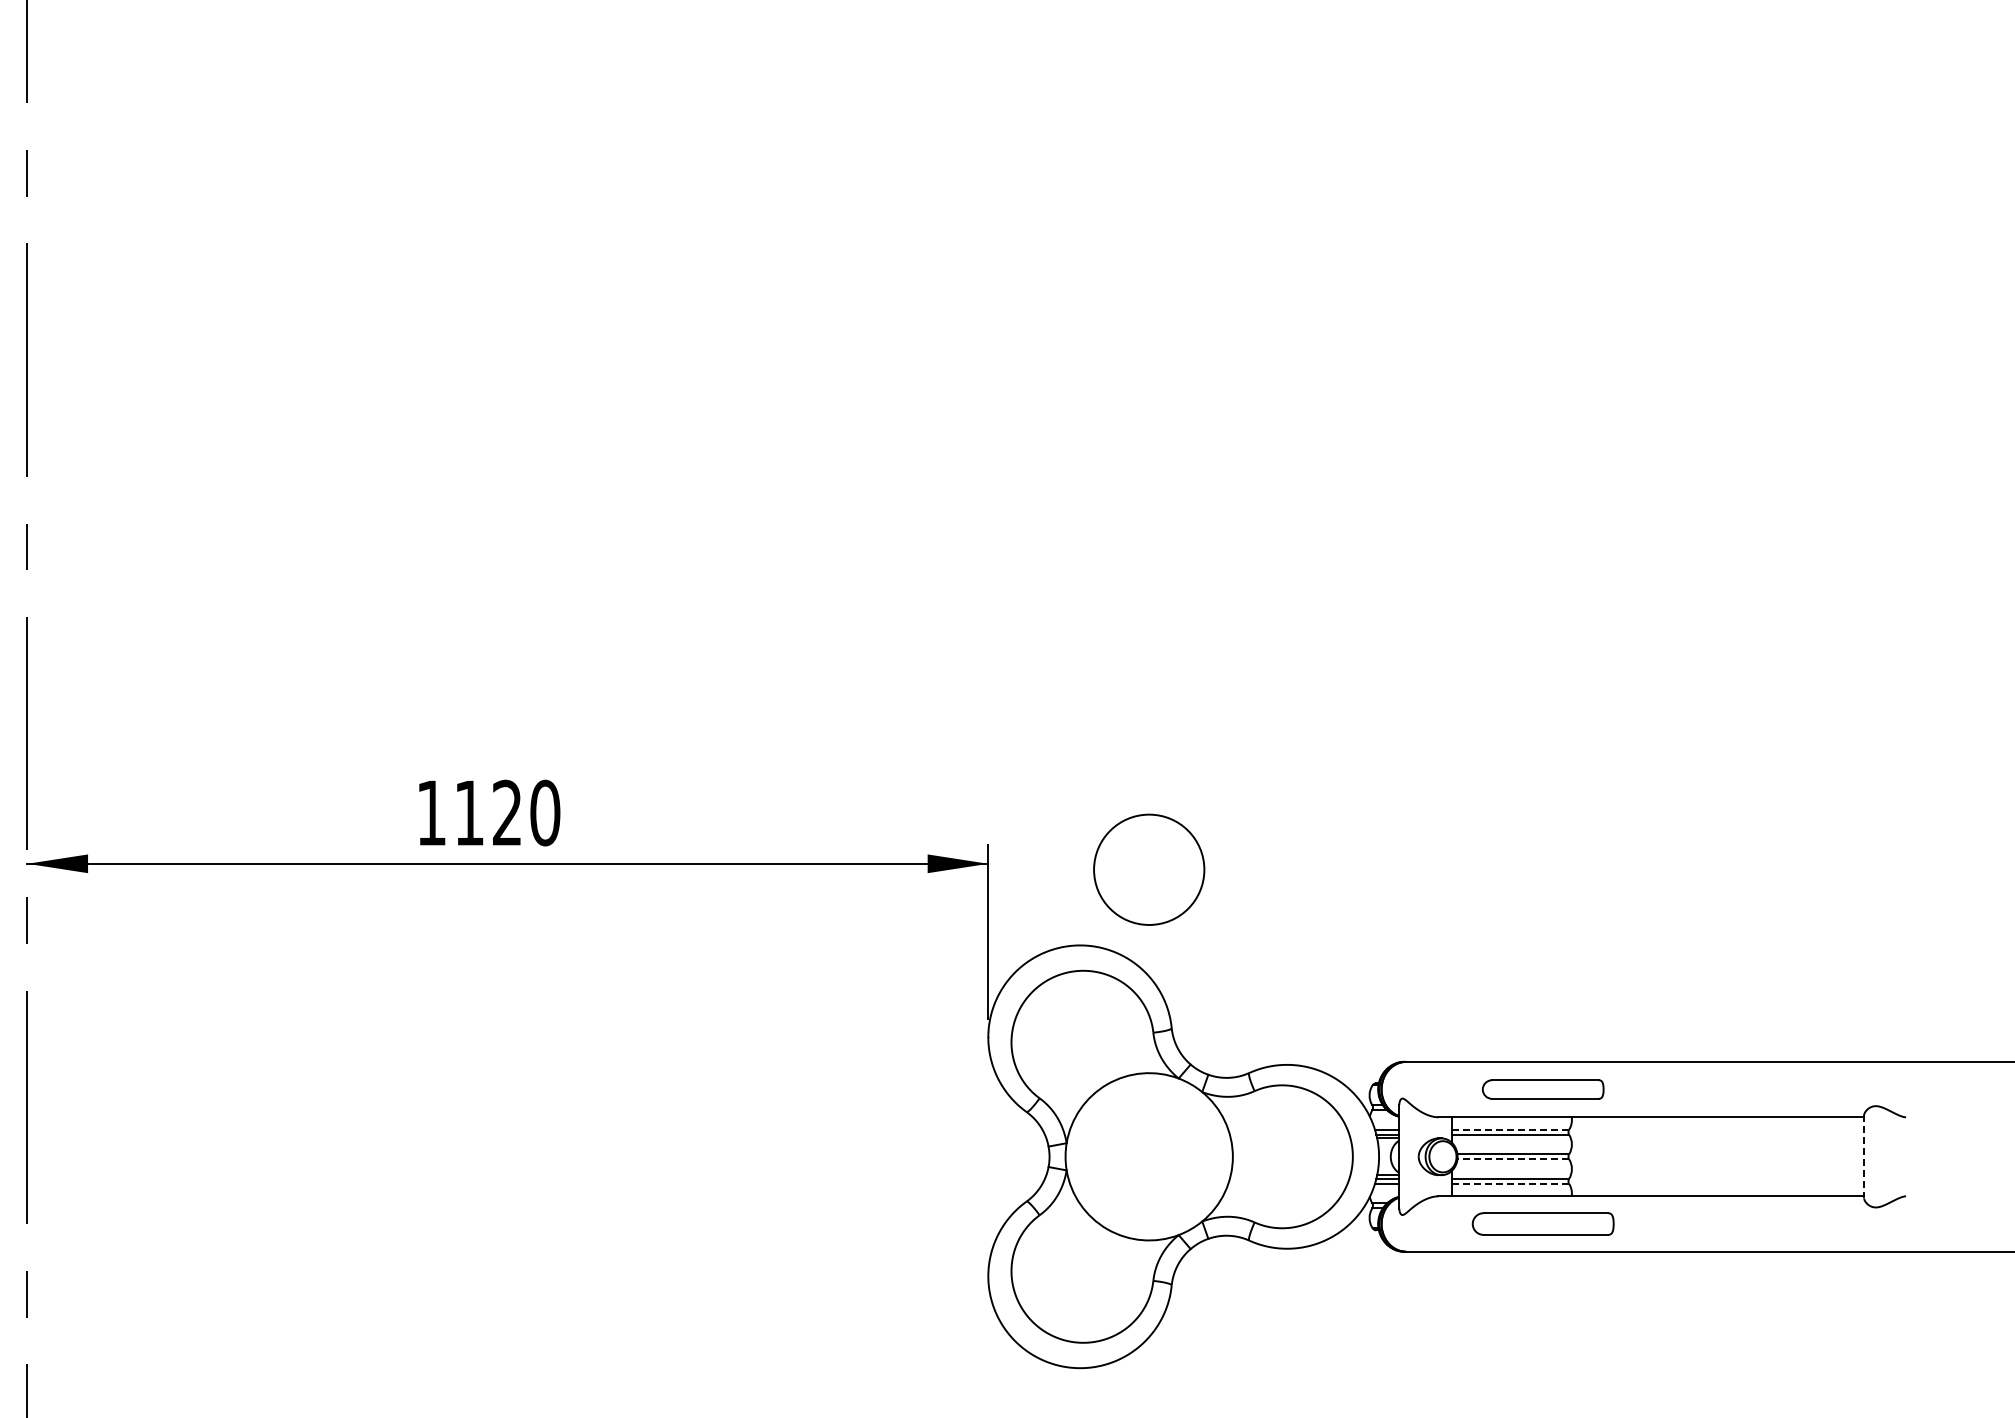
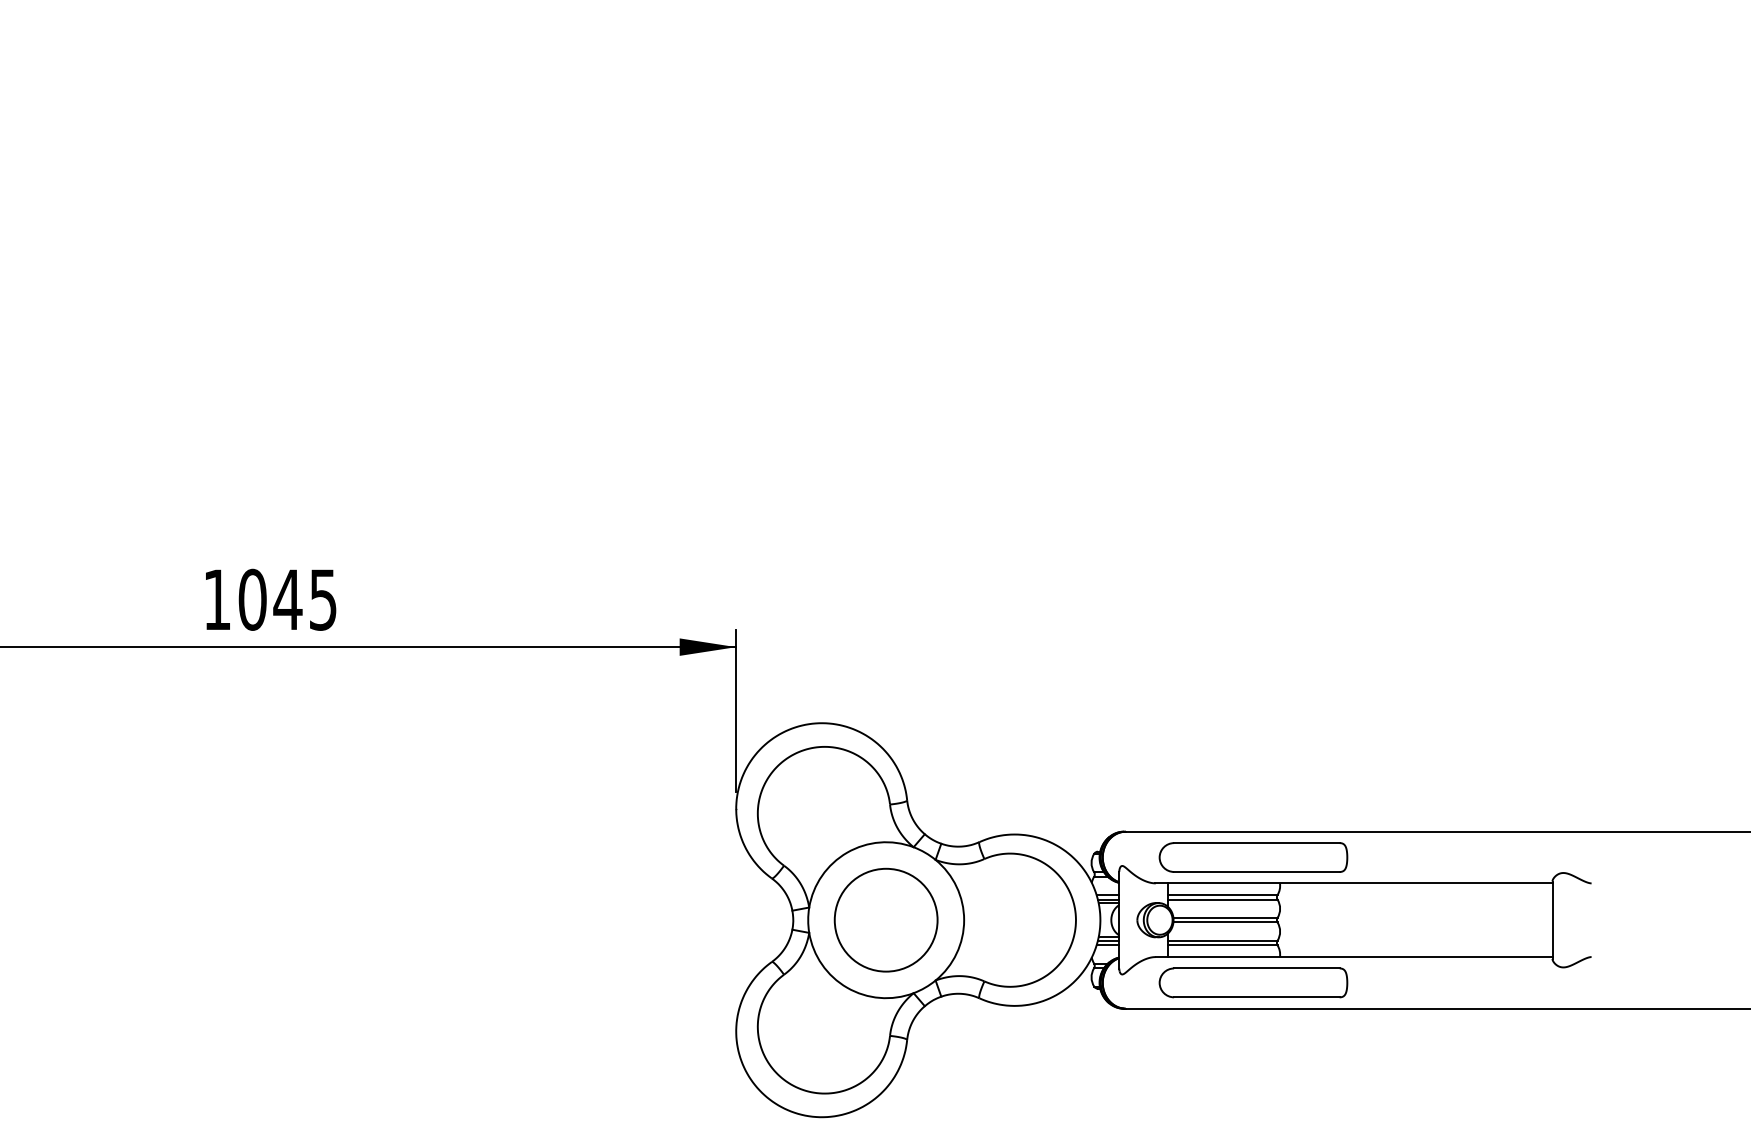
text: (507, 812) -> (288, 599), 1120 -> 1045
circle: (1149, 869) -> (886, 919), moved
part: (1542, 1089) -> (1252, 857), size x1.67
line: (1510, 1129) -> (1222, 894), dashed -> solid
line: (1864, 1157) -> (1552, 920), dashed -> solid
line: (1513, 1159) -> (1225, 922), dashed -> solid
line: (1510, 1183) -> (1222, 945), dashed -> solid
part: (1542, 1223) -> (1252, 982), size x1.43

